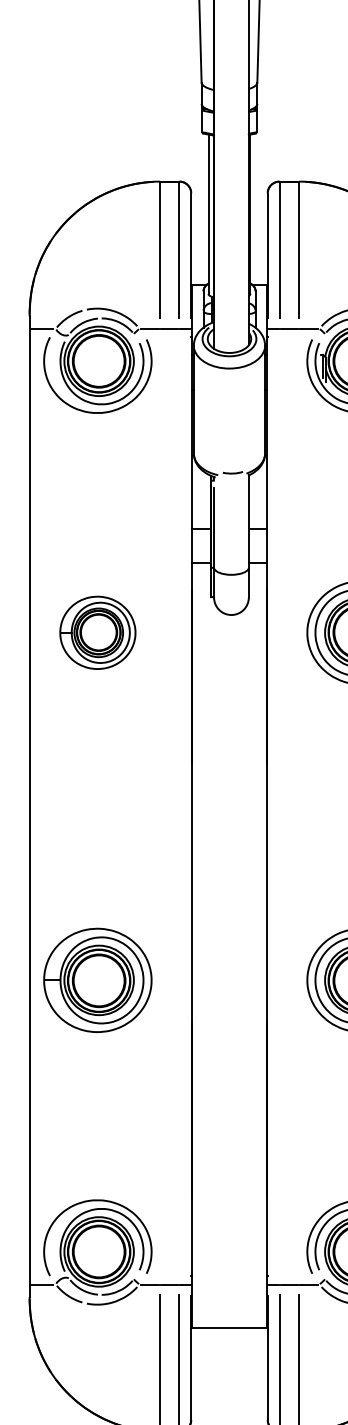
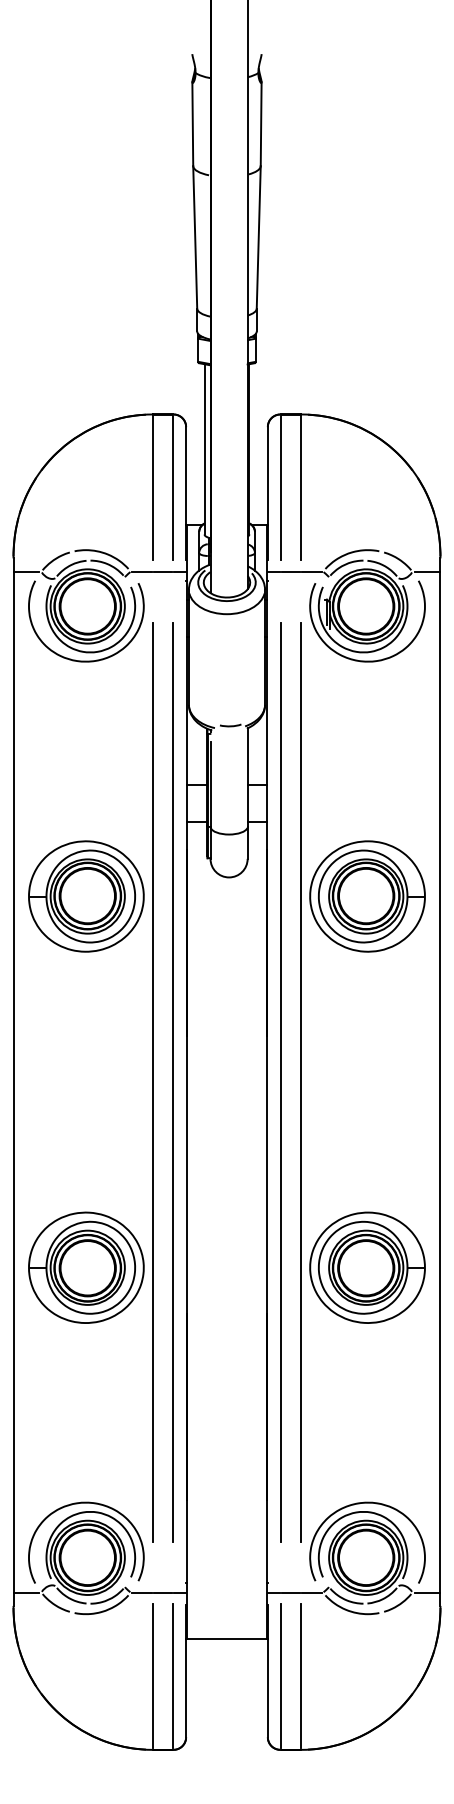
part: (97, 632) -> (86, 896), size x1.43
line: (159, 806) -> (152, 1081), added
line: (179, 806) -> (173, 1081), added
line: (279, 806) -> (280, 1081), added
line: (299, 806) -> (301, 1081), added

